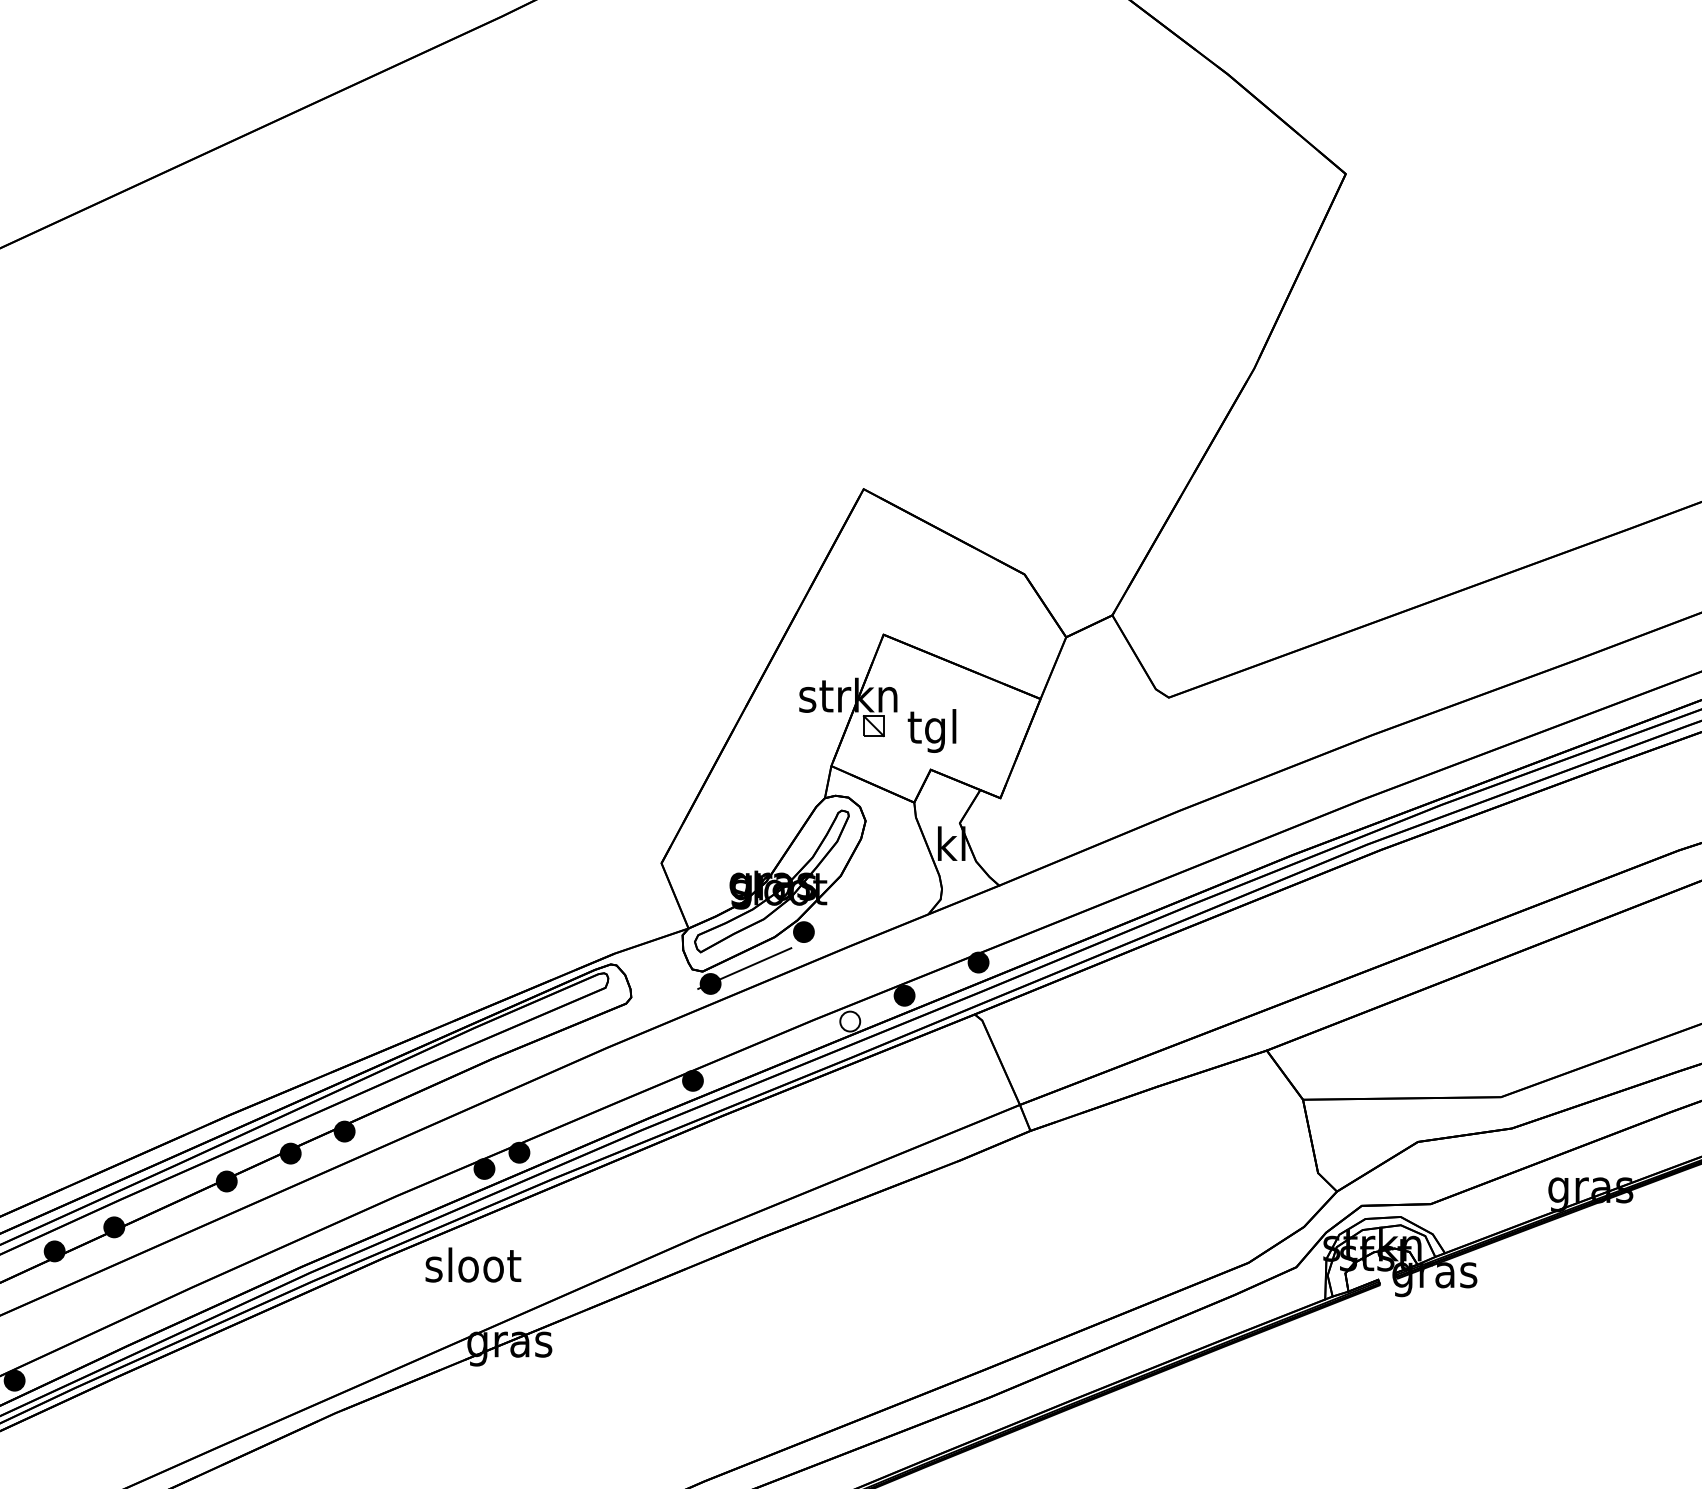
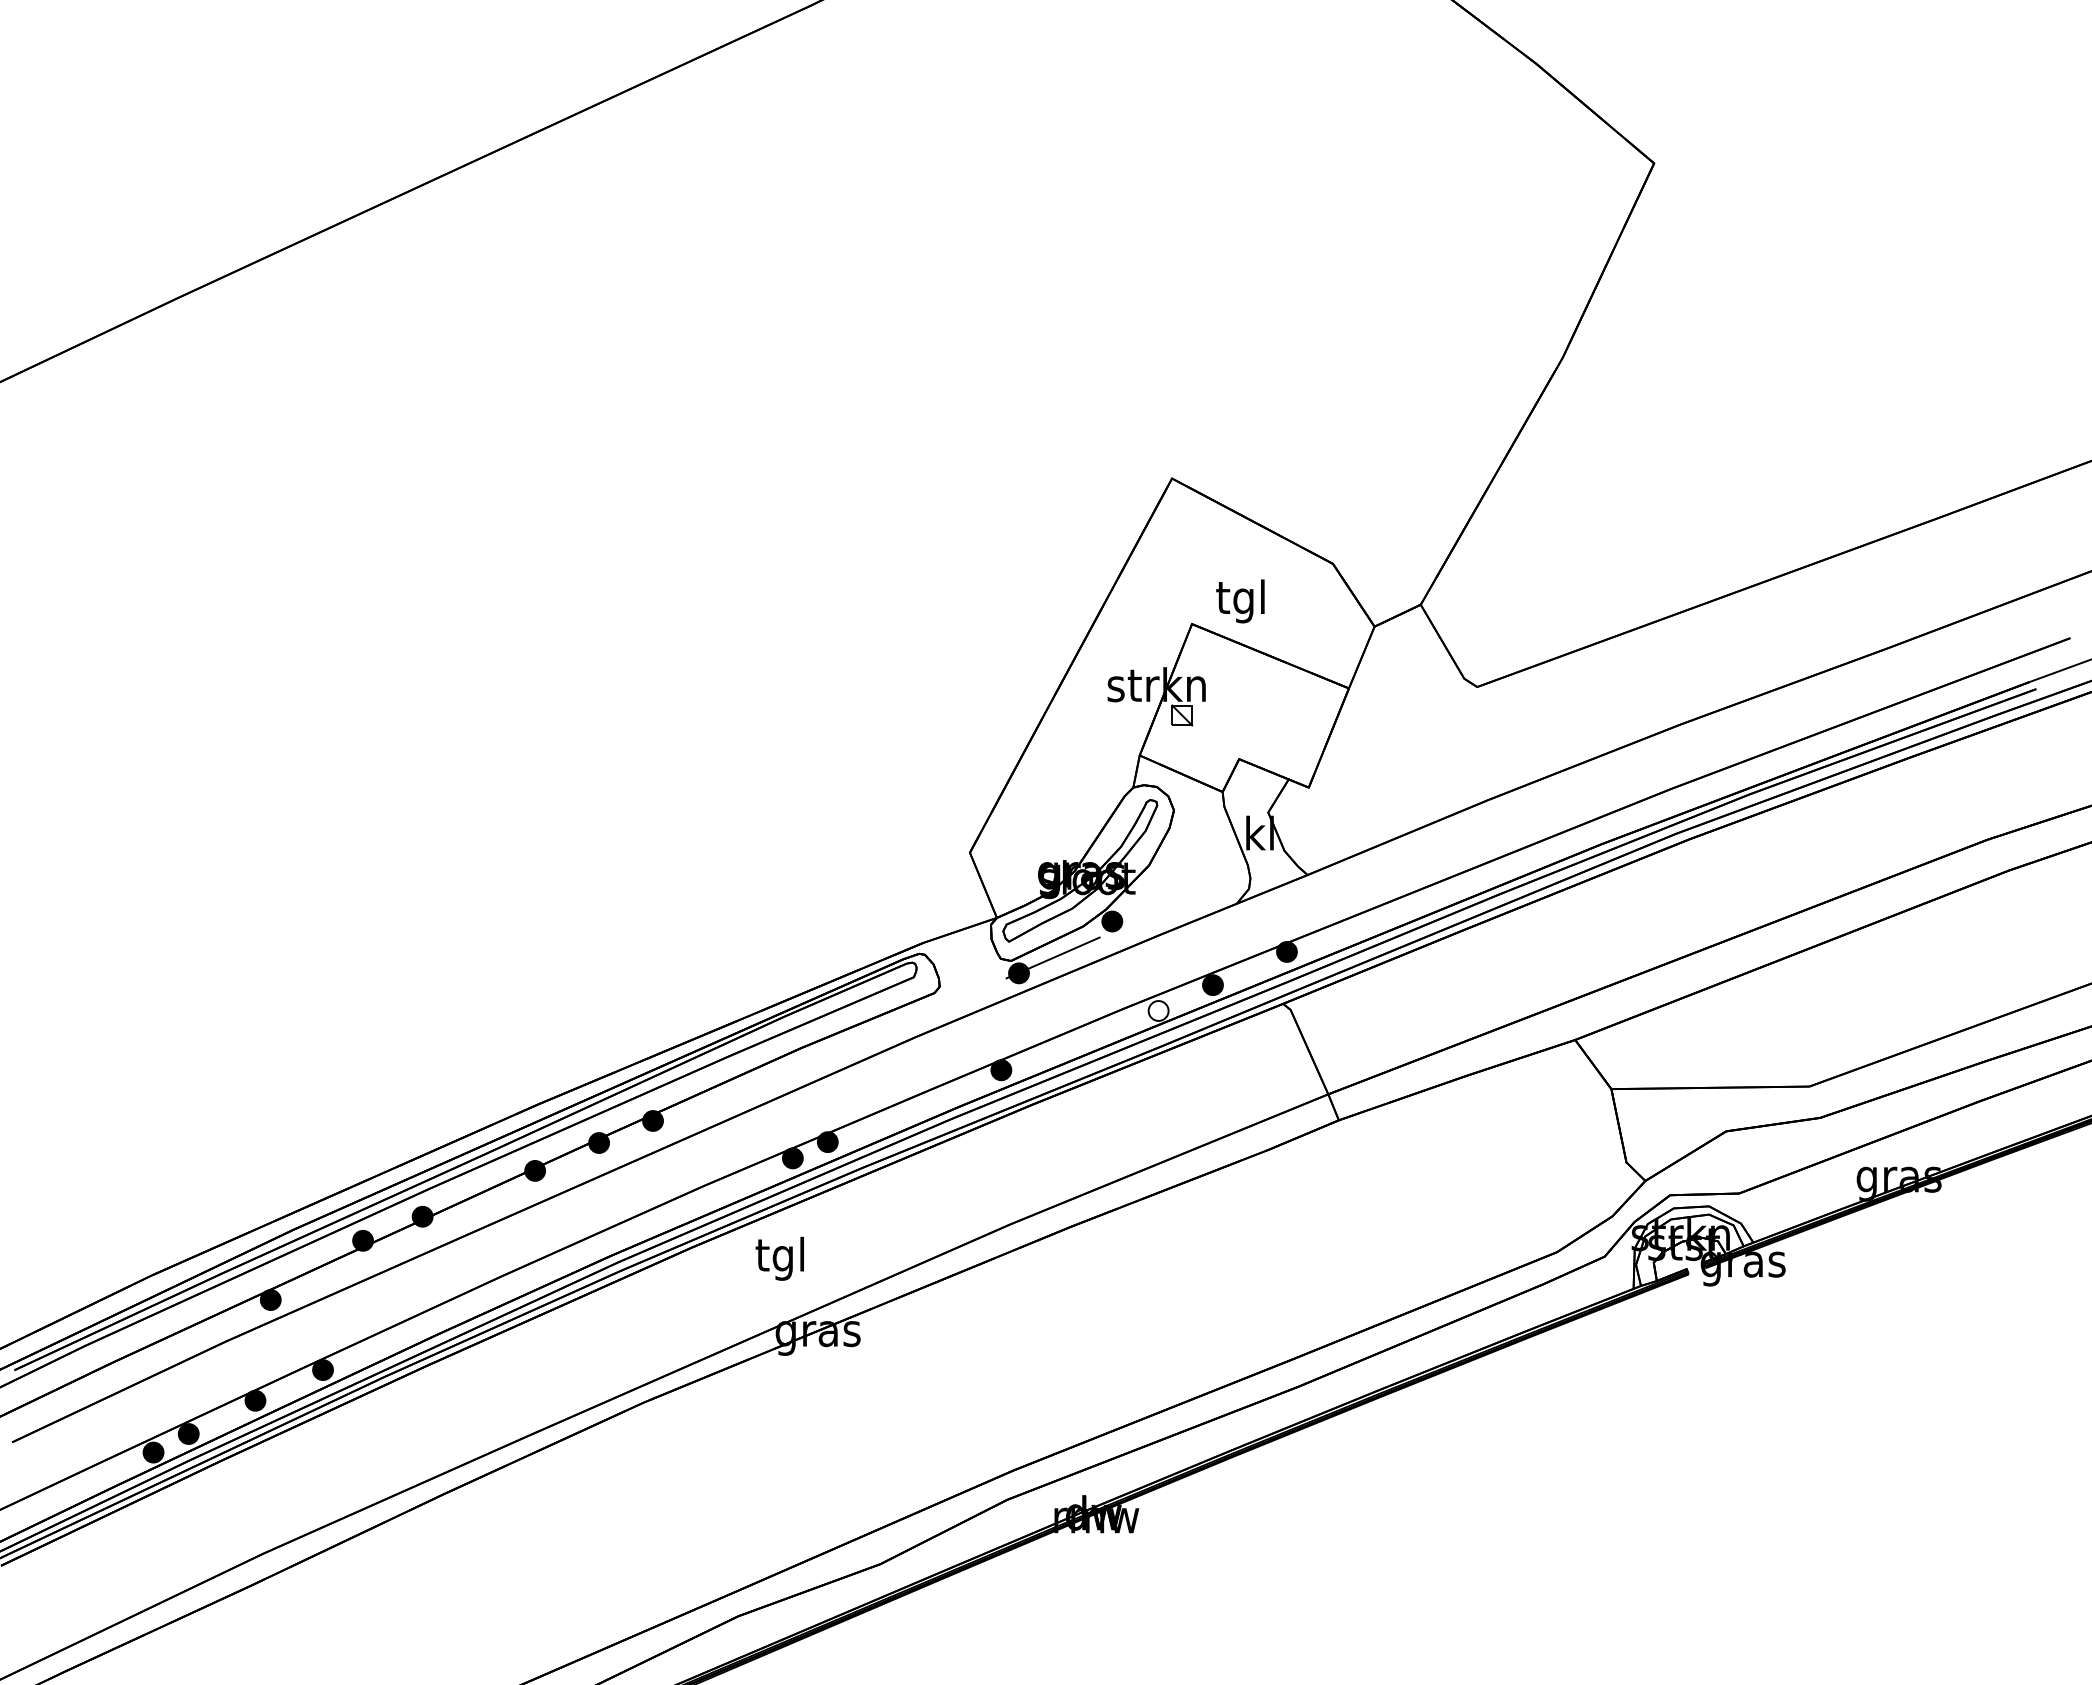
text: (932, 731) -> (1240, 601), moved
text: (473, 1269) -> (781, 1258), sloot -> tgl

